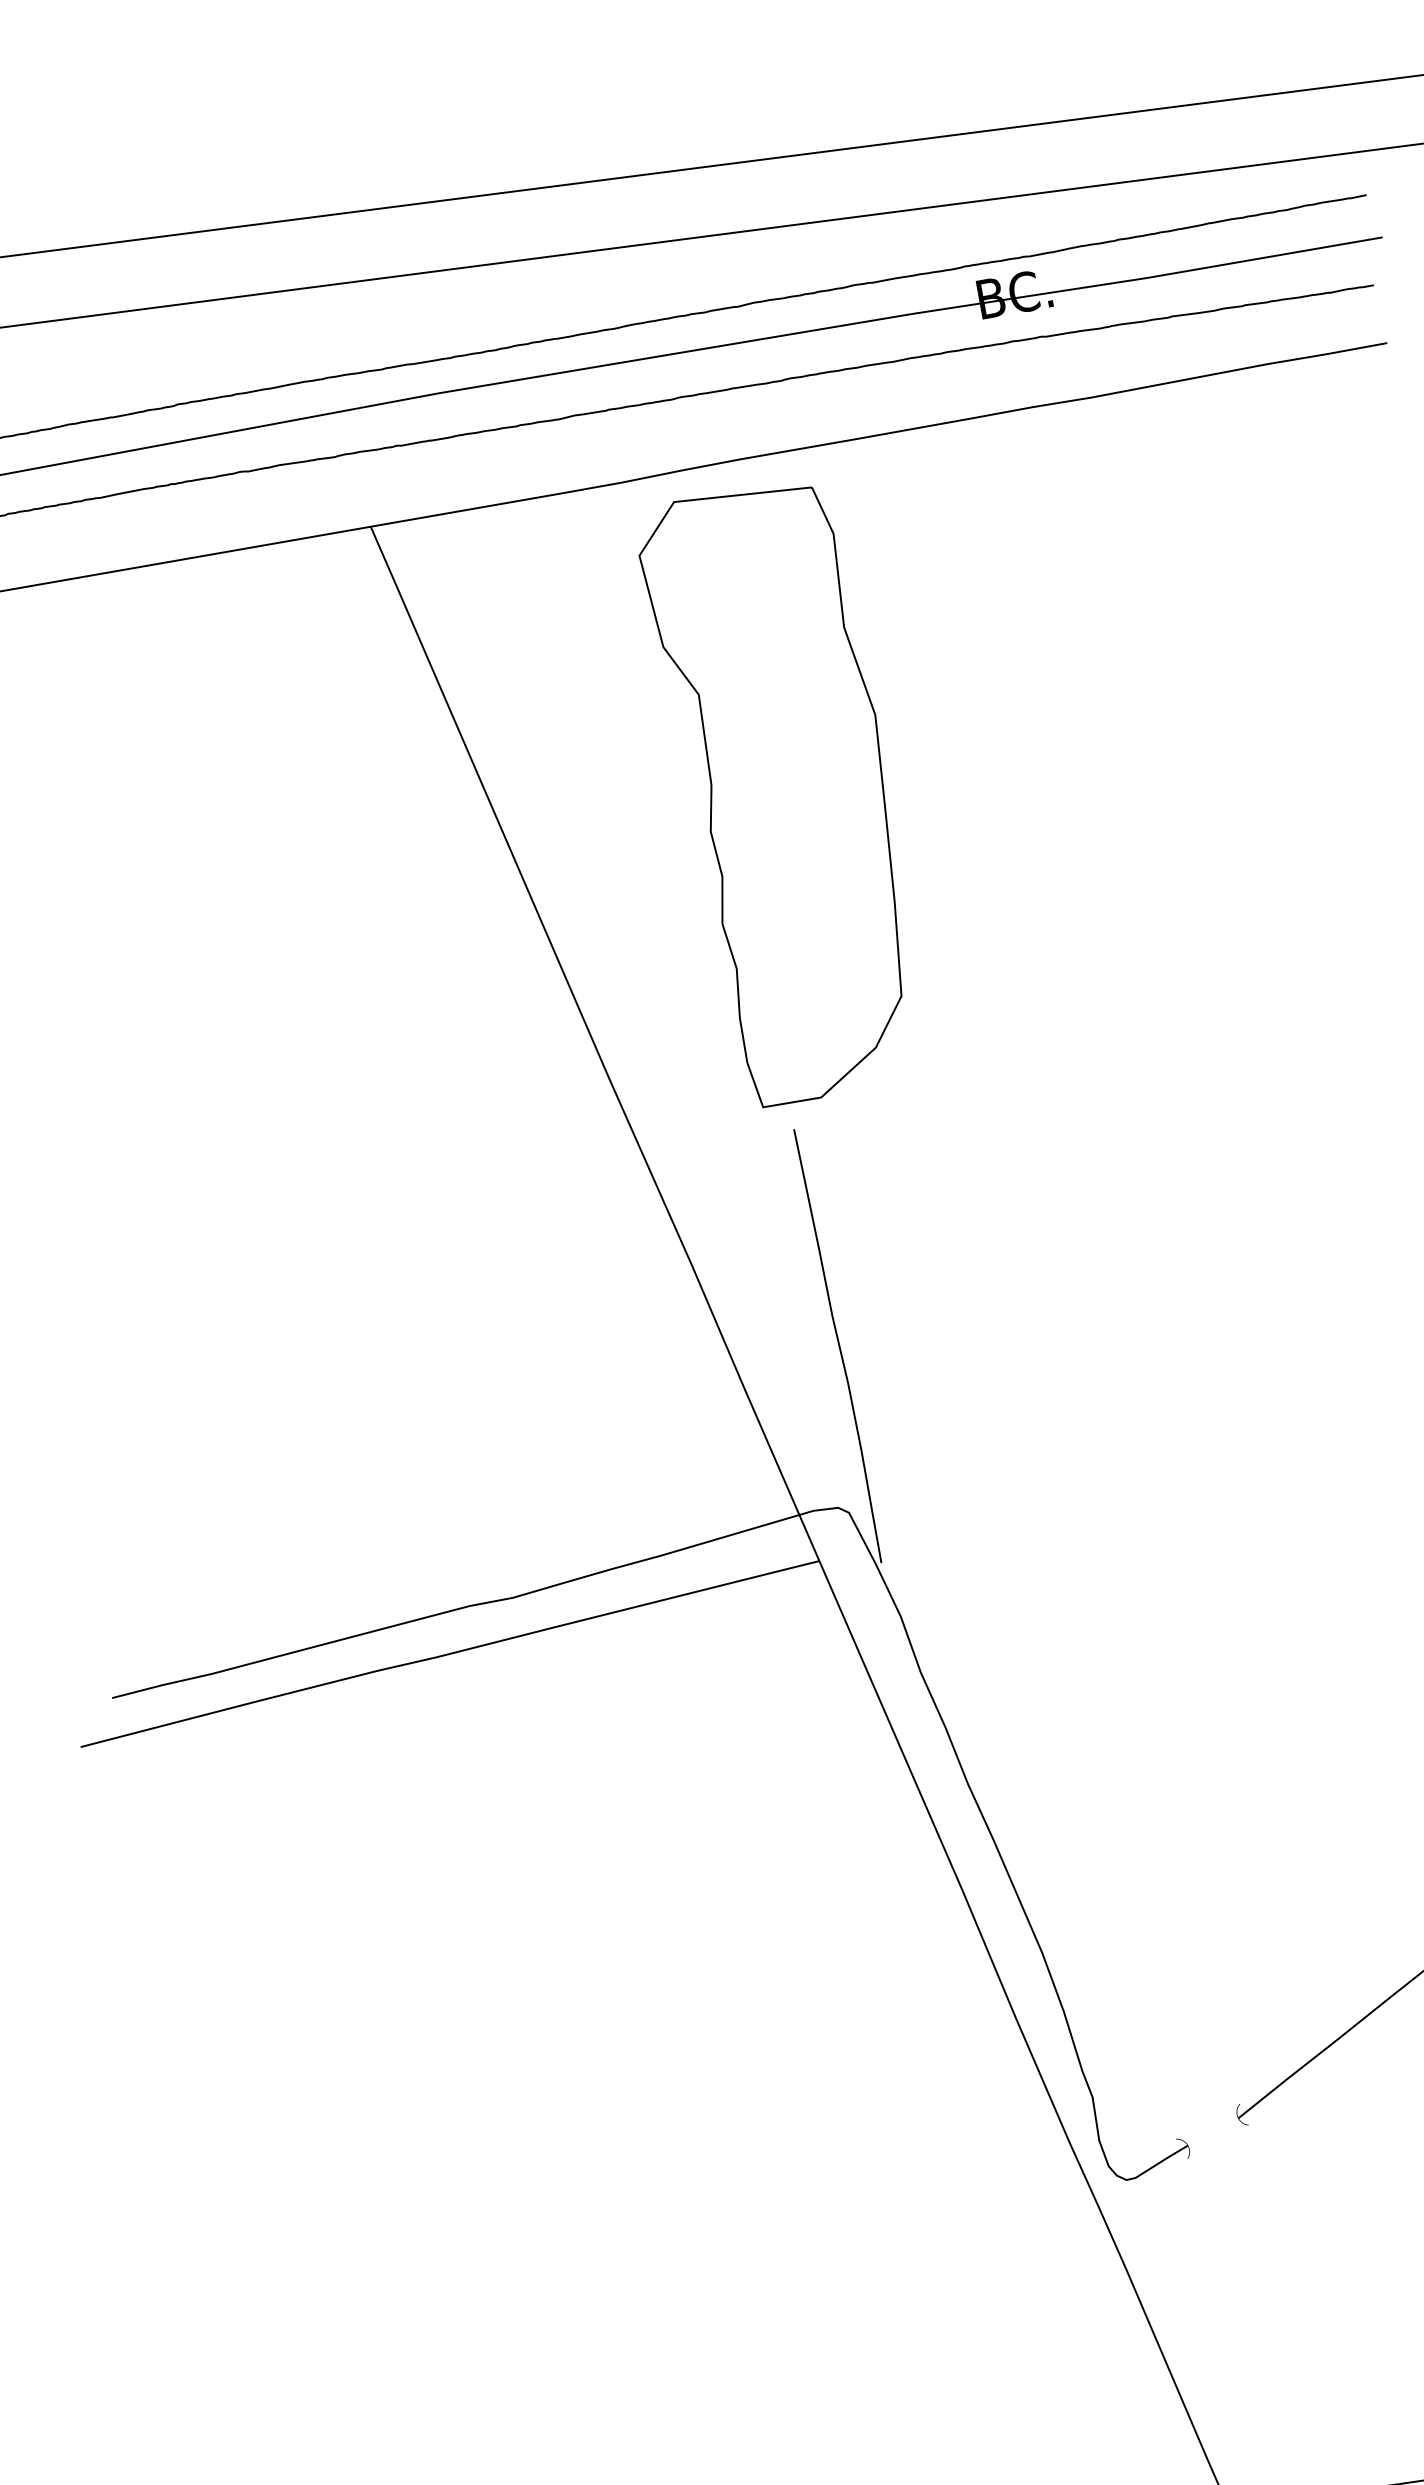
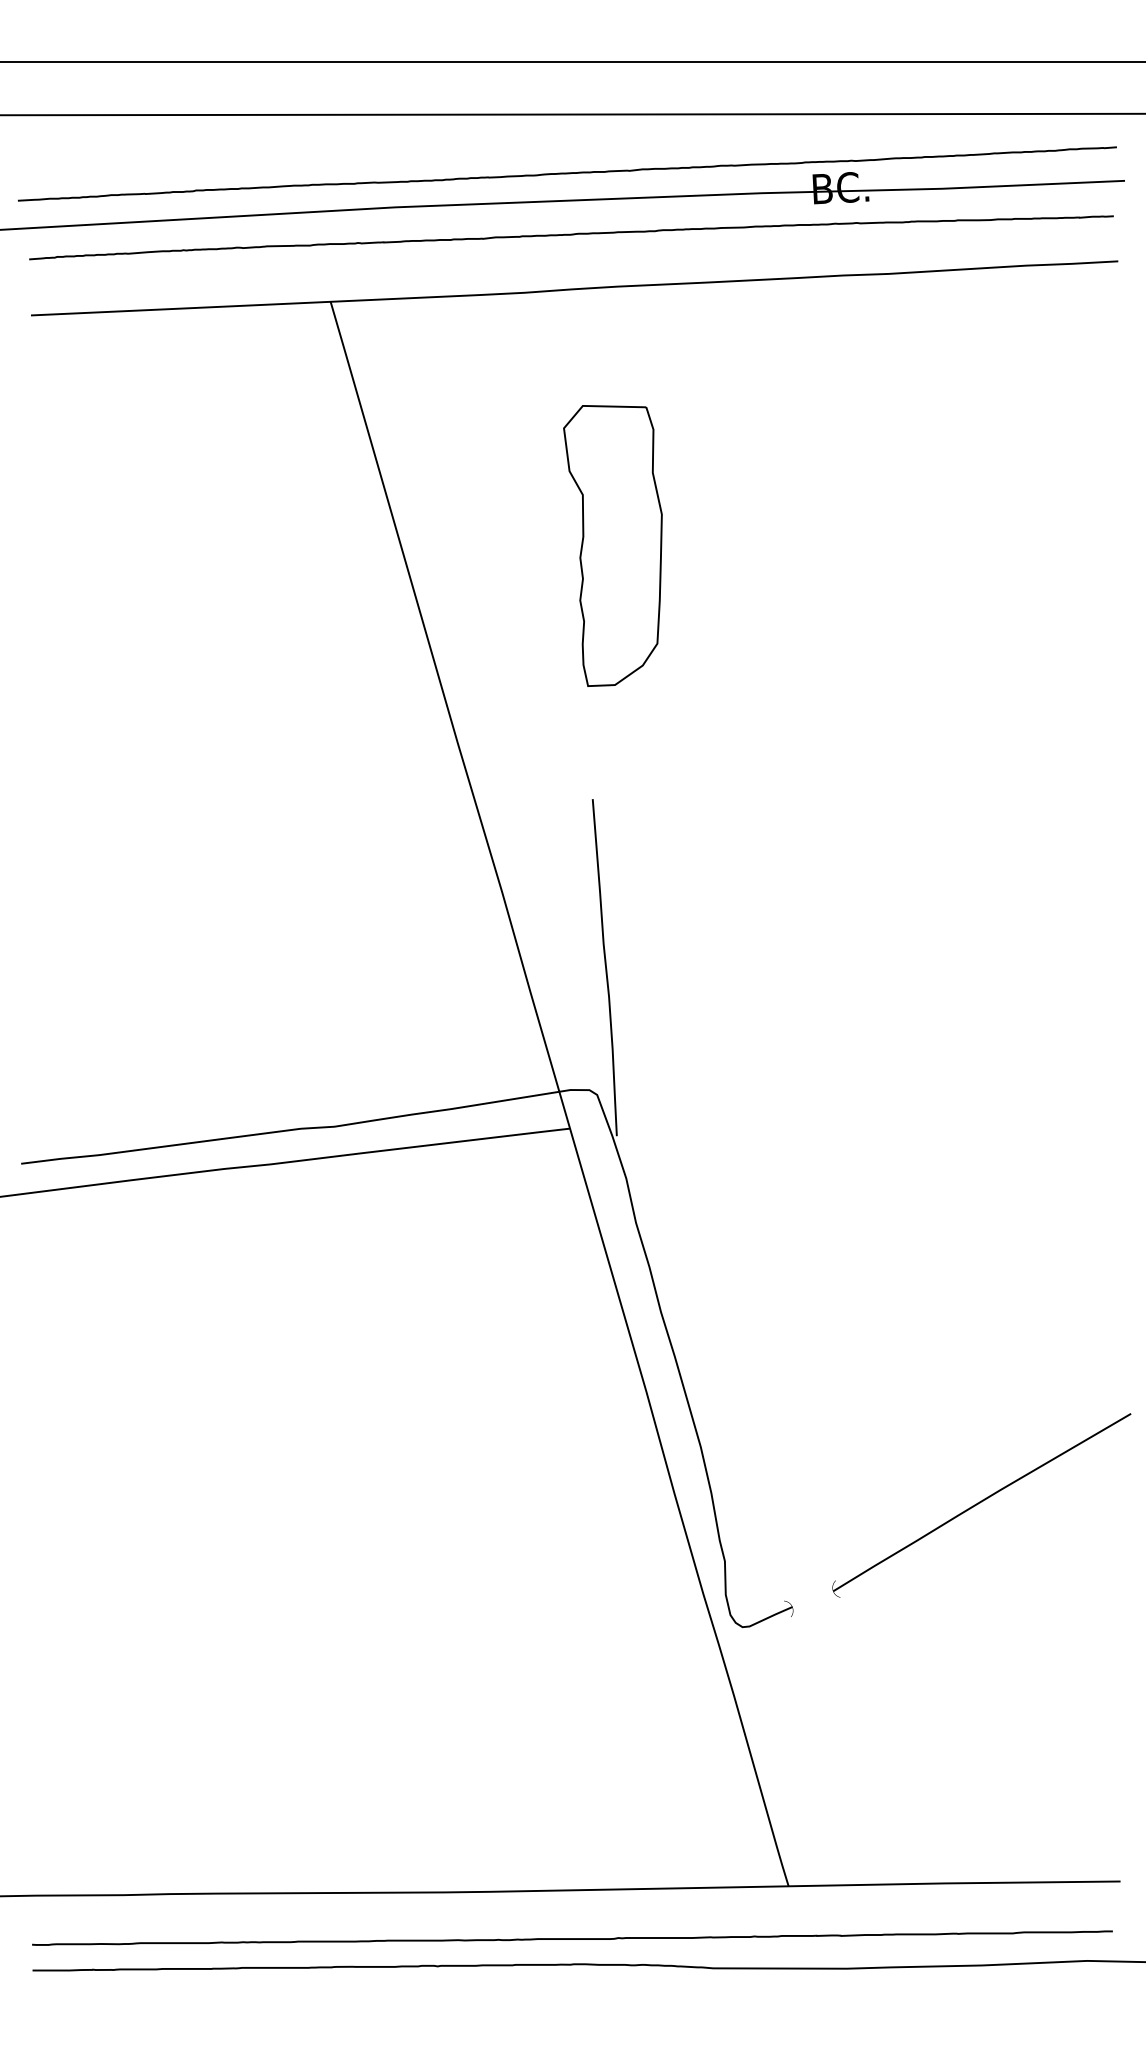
part: (777, 796) -> (612, 545), size x0.6

